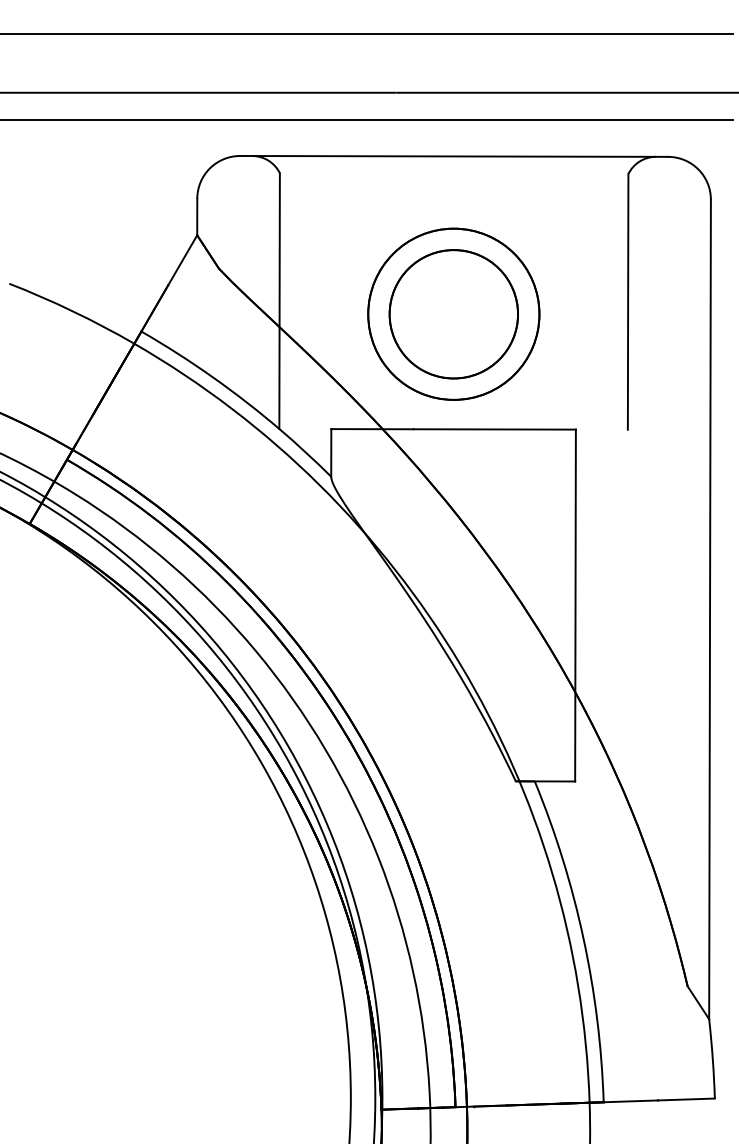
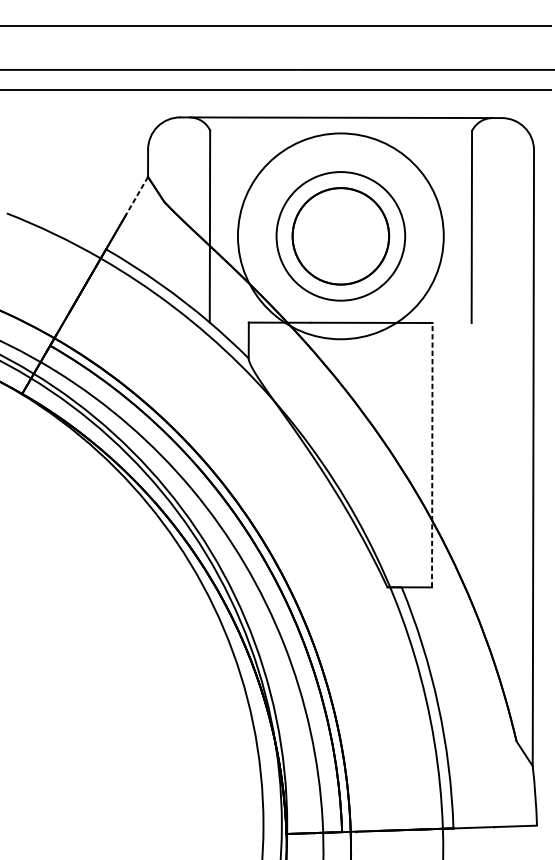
line: (182, 260) -> (136, 195), solid -> dashed
circle: (453, 313) -> (340, 235), size x1.6
line: (575, 605) -> (432, 455), solid -> dashed

